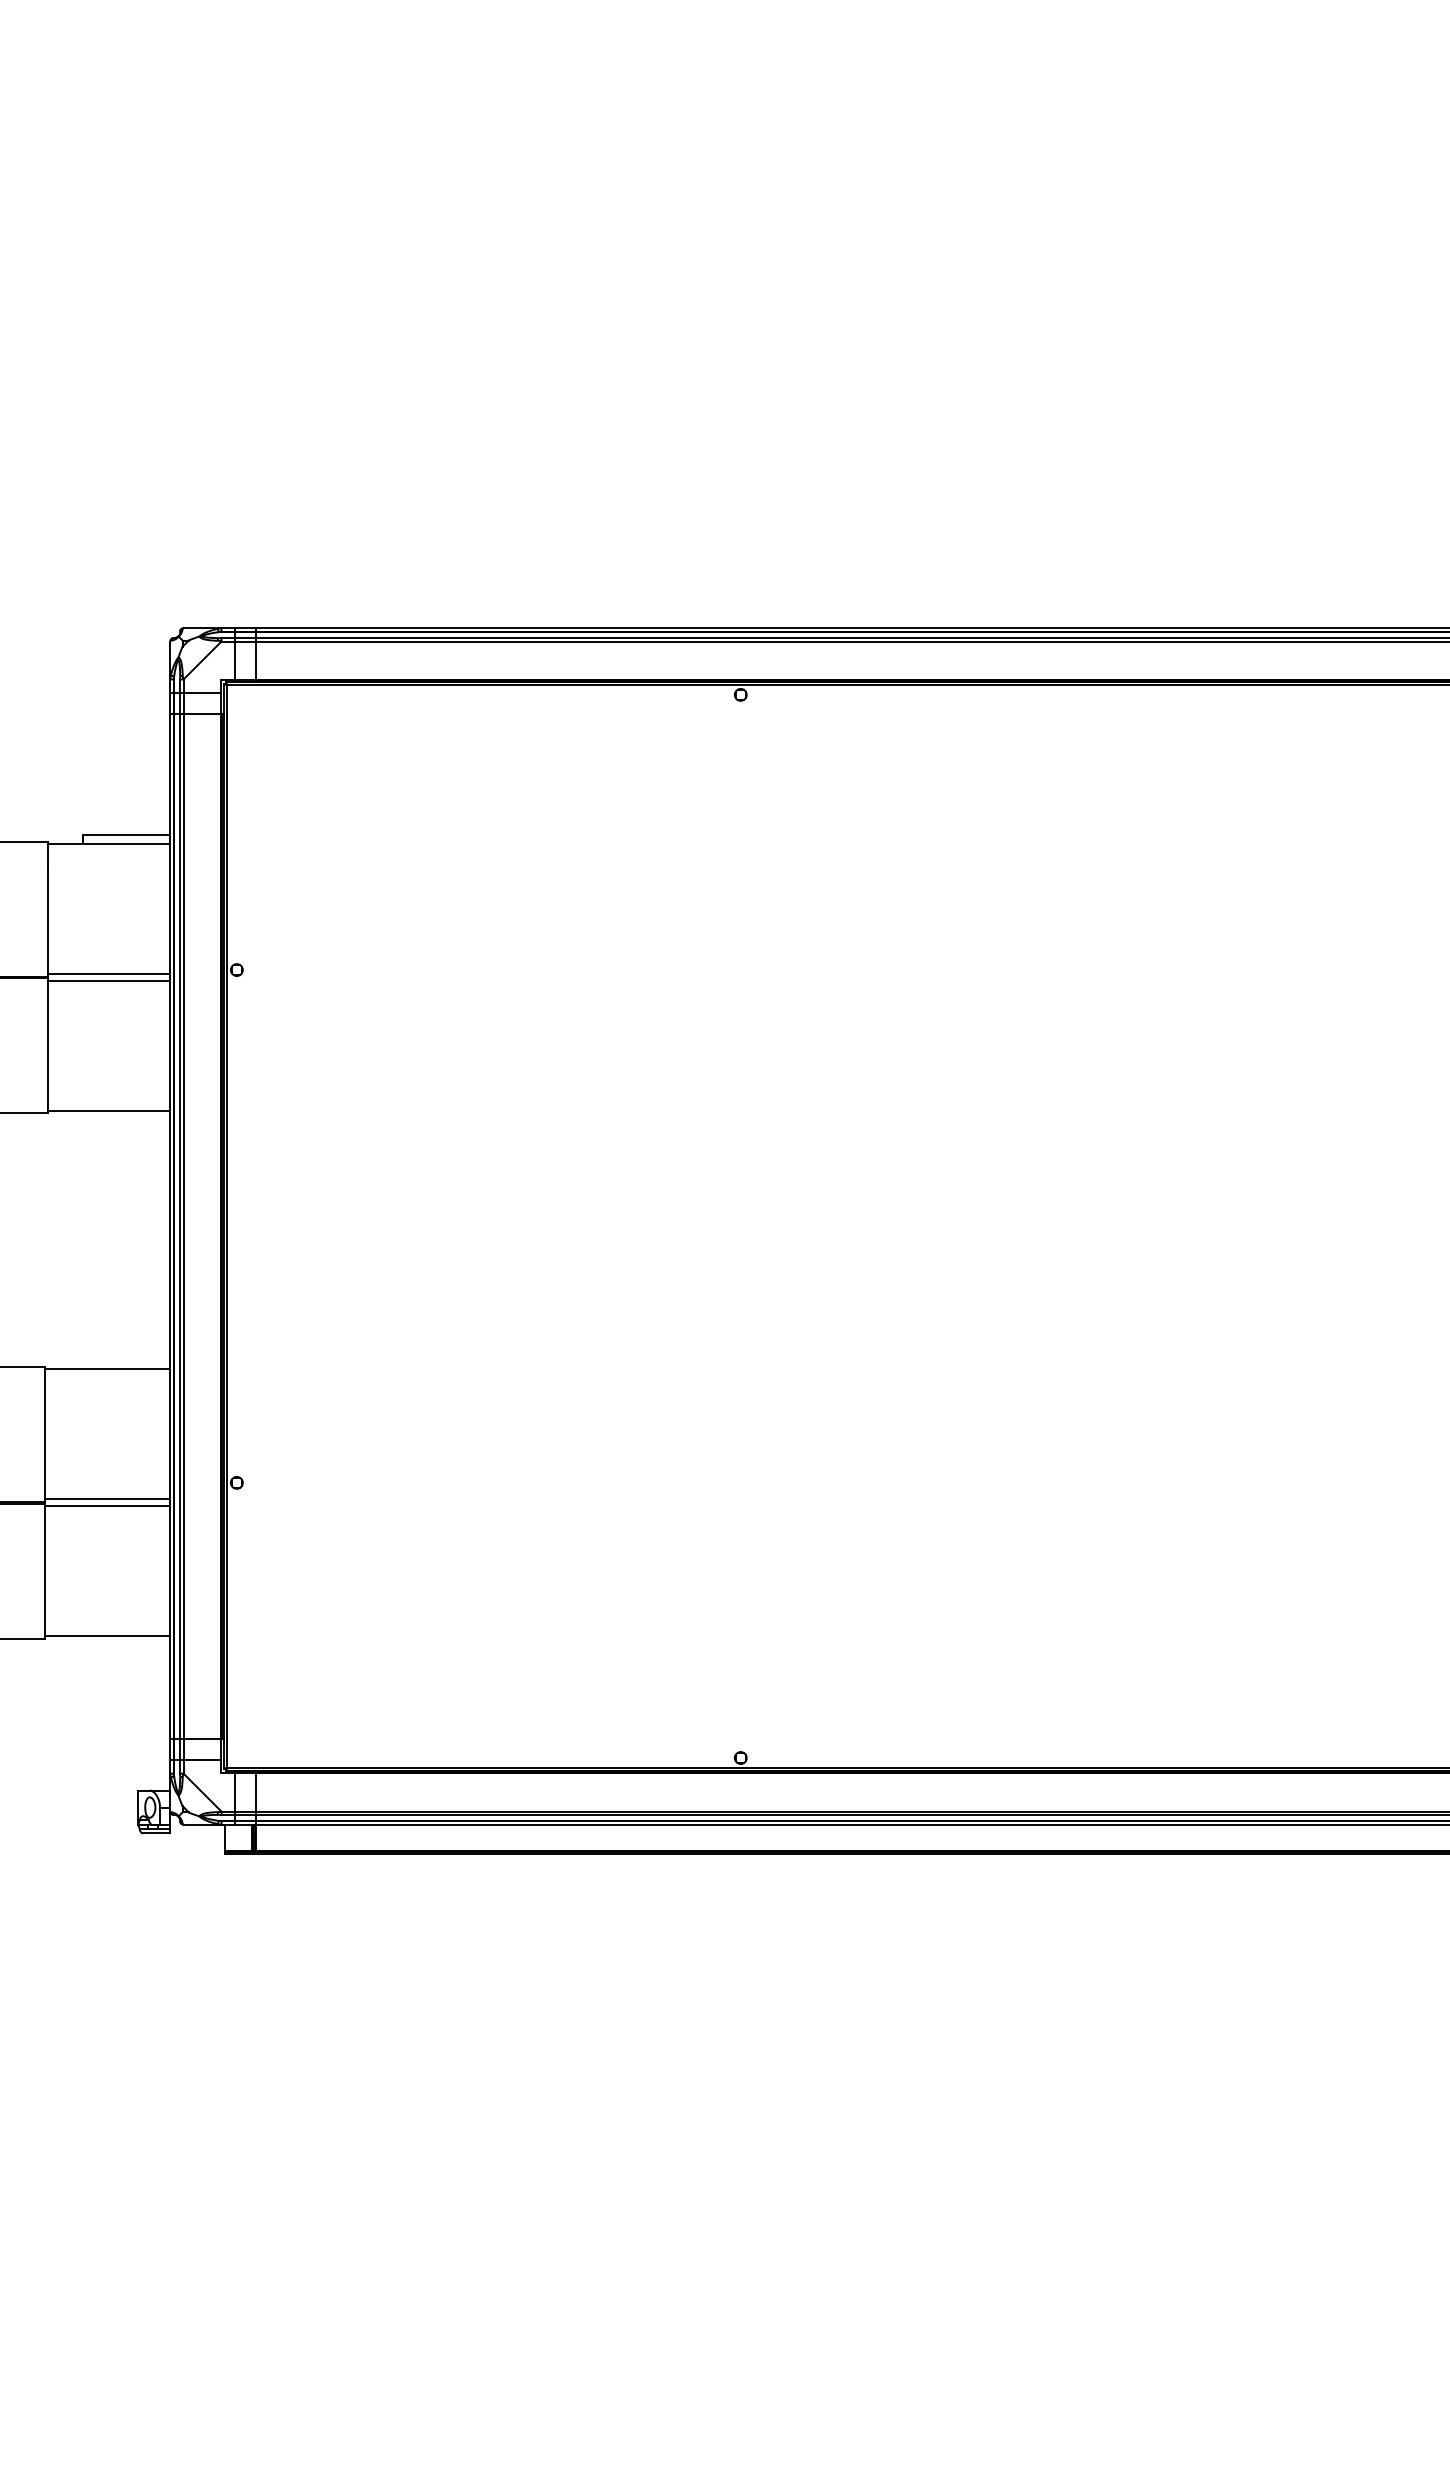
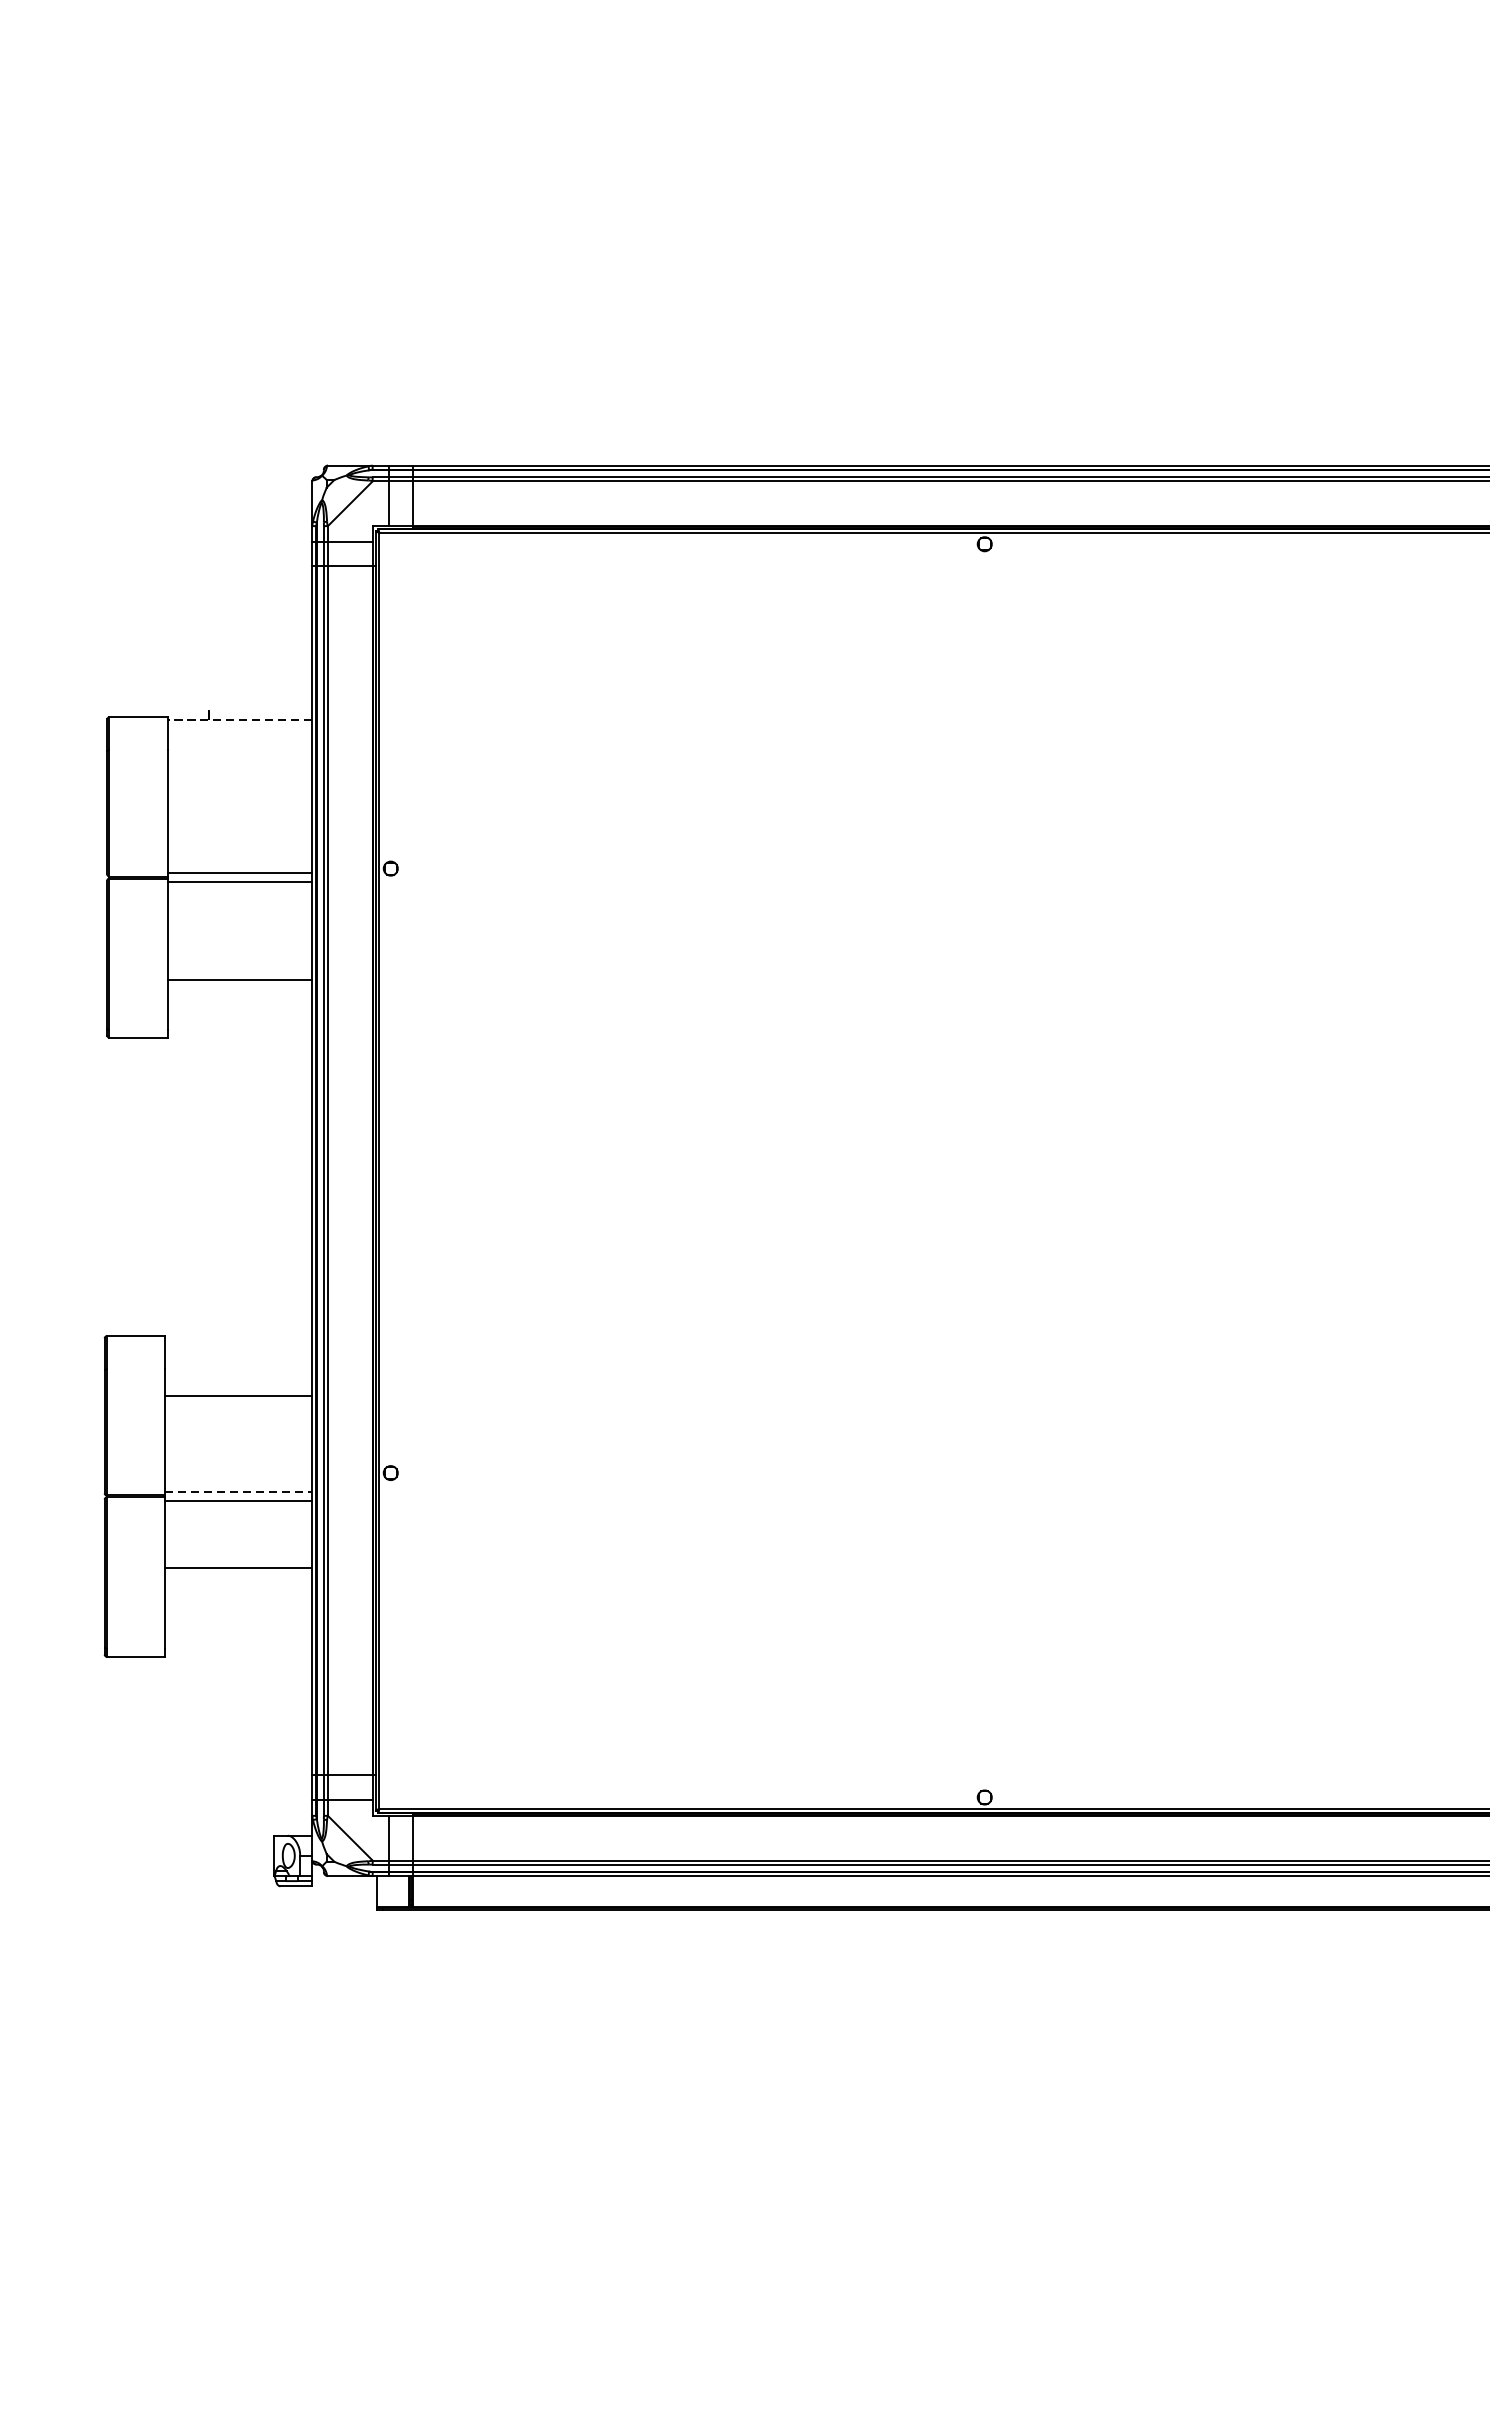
line: (126, 835) -> (260, 710), removed
line: (108, 844) -> (239, 720), solid -> dashed
line: (108, 1110) -> (239, 979), moved
line: (107, 1369) -> (238, 1396), moved
line: (108, 1499) -> (239, 1492), solid -> dashed
line: (107, 1636) -> (238, 1568), moved

